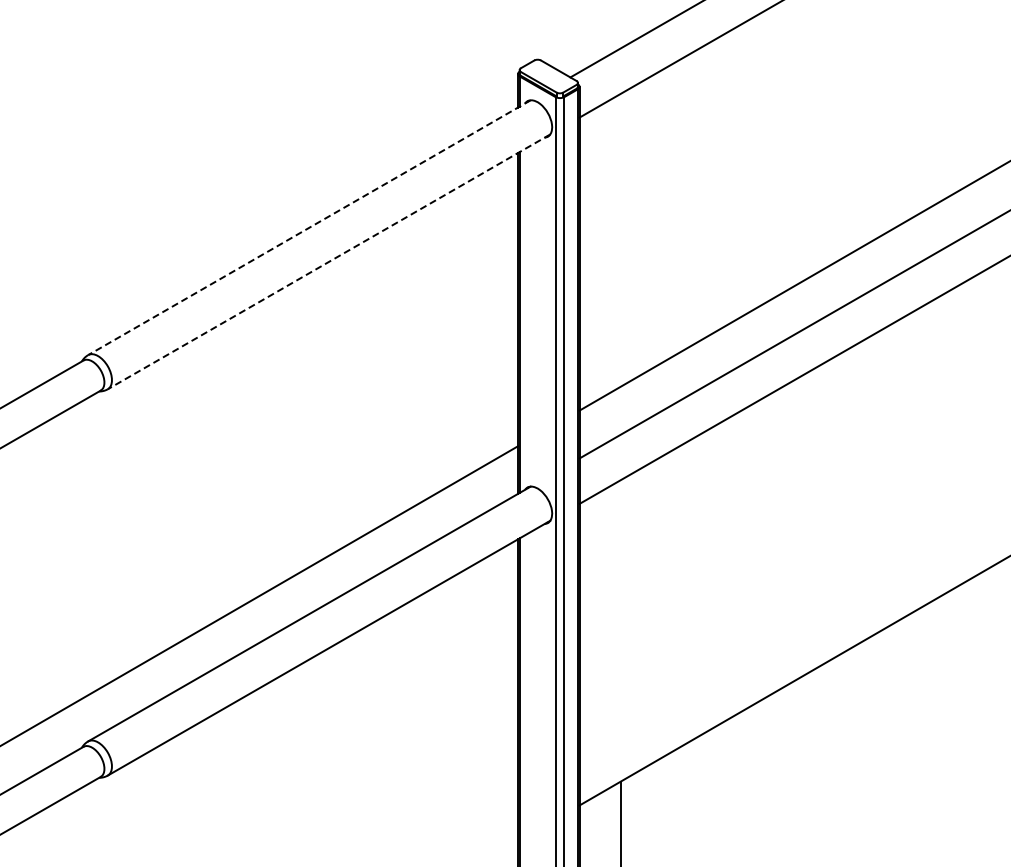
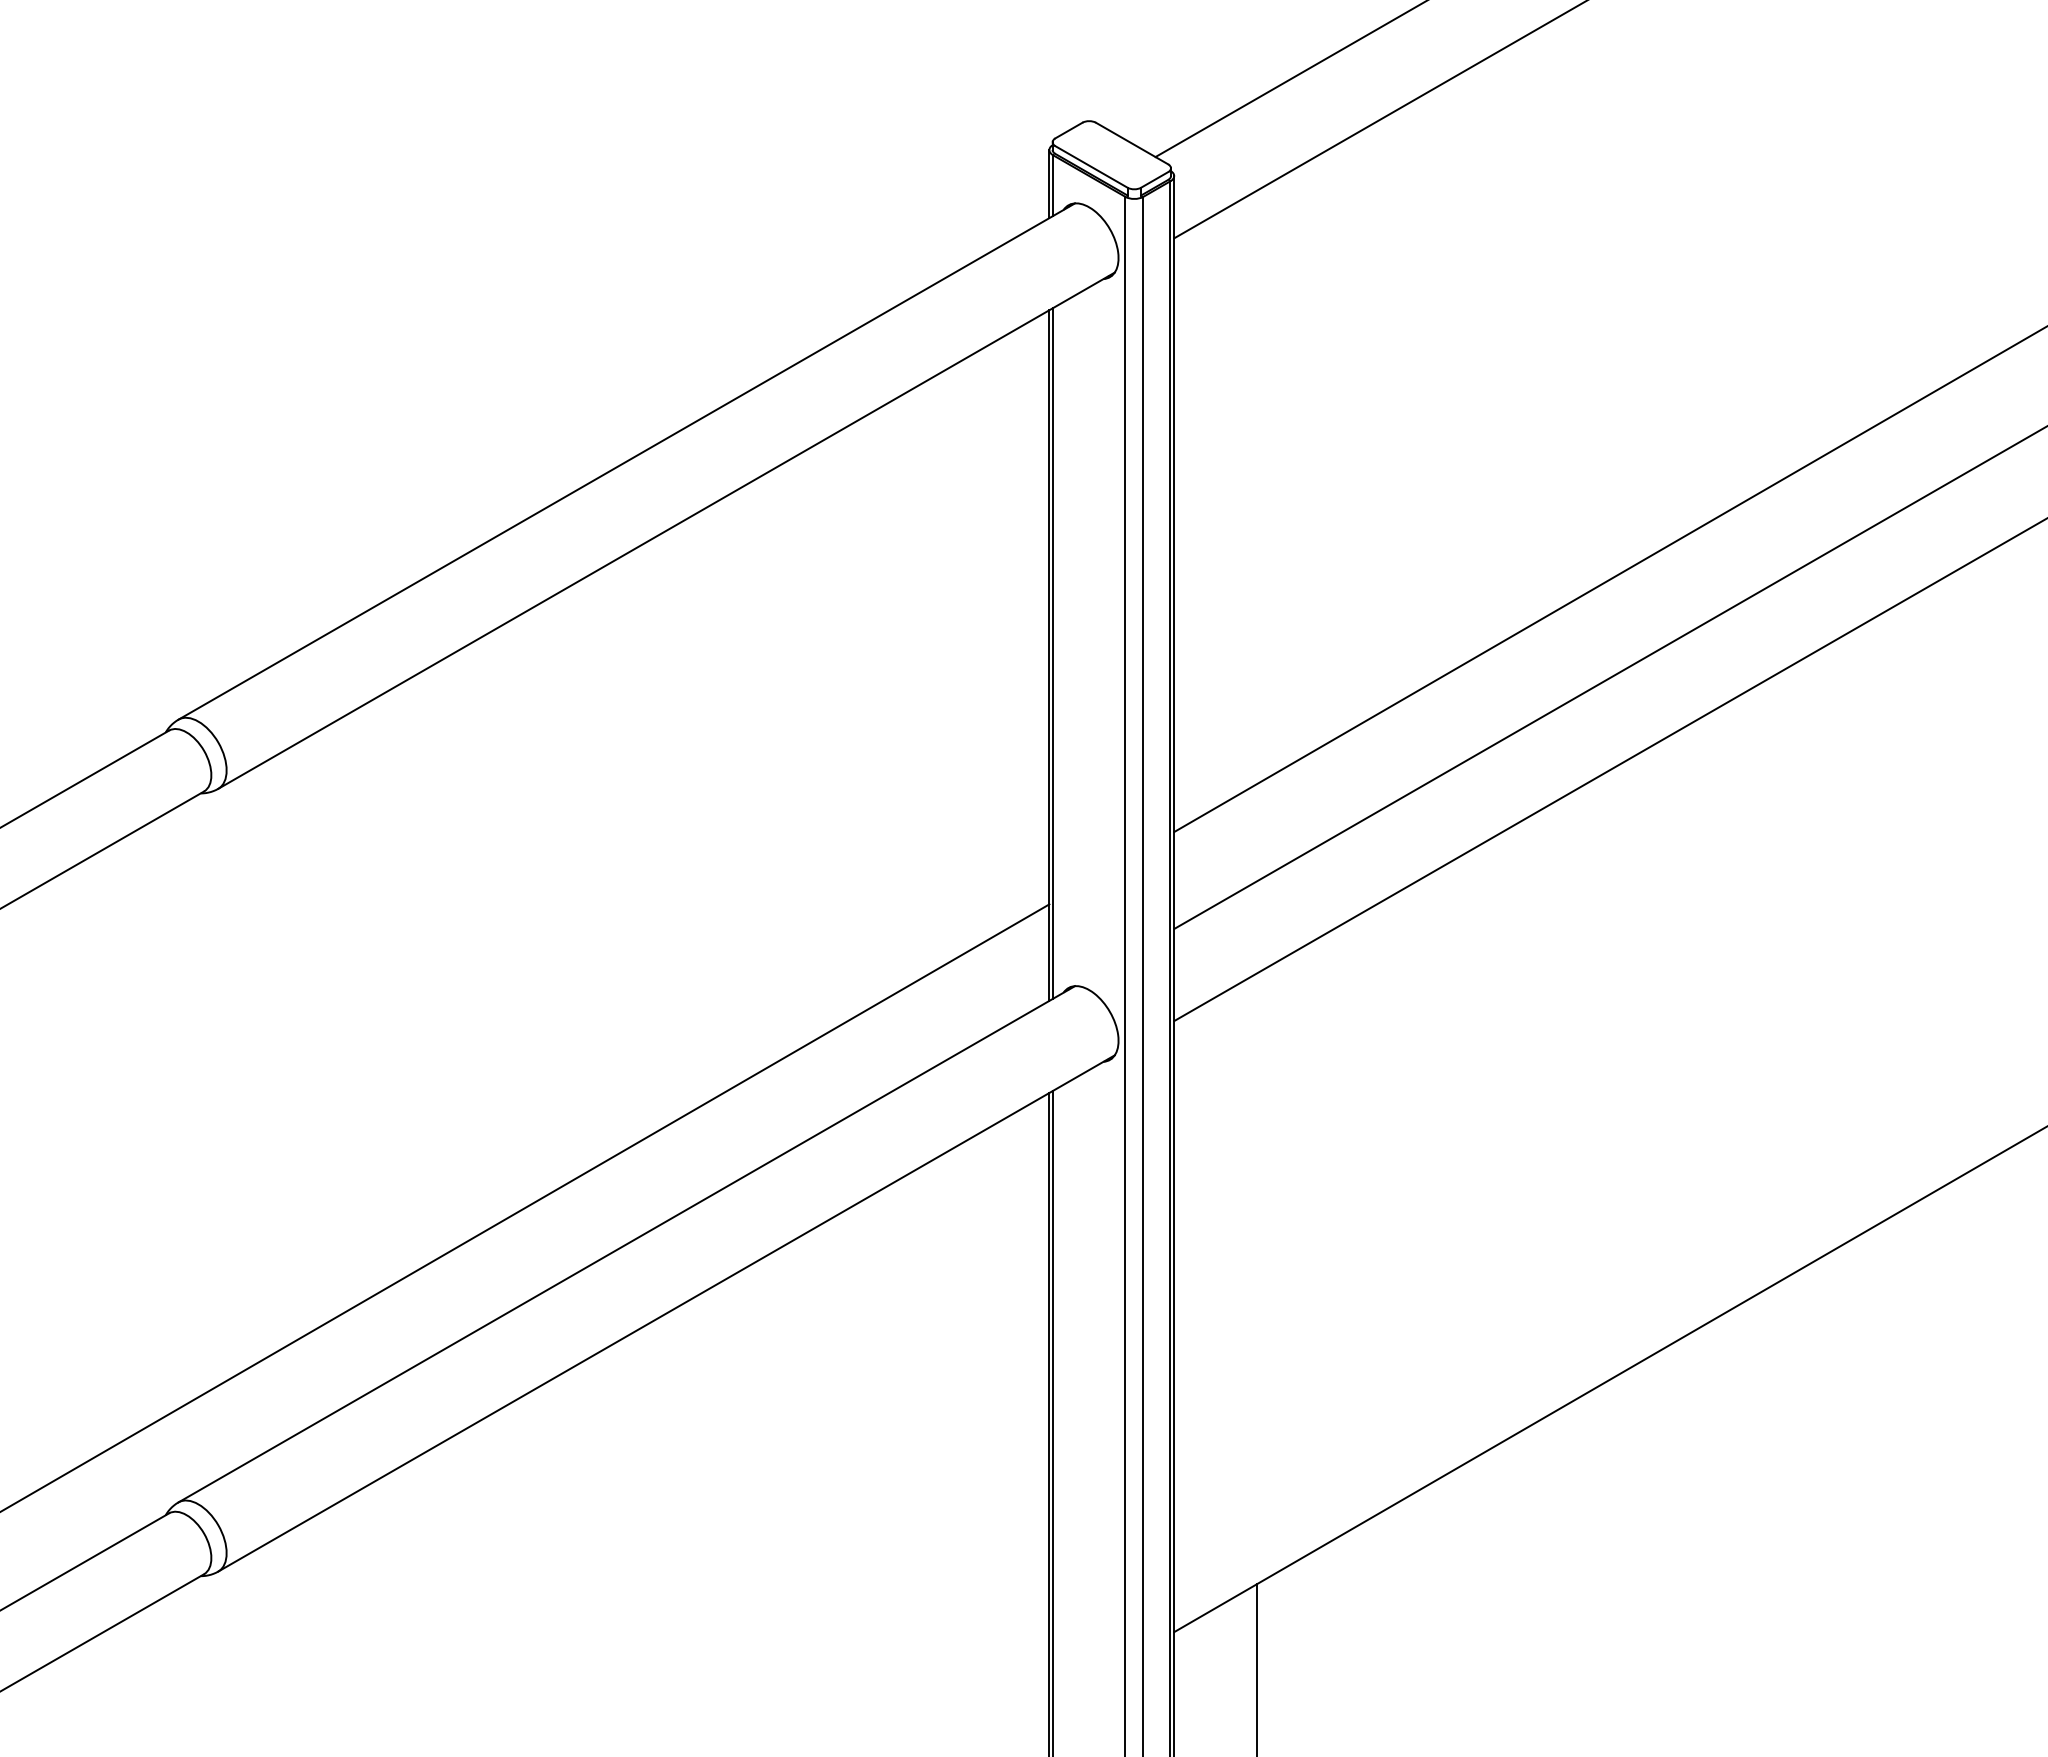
line: (309, 227) -> (626, 461), dashed -> solid
line: (328, 262) -> (665, 532), dashed -> solid

